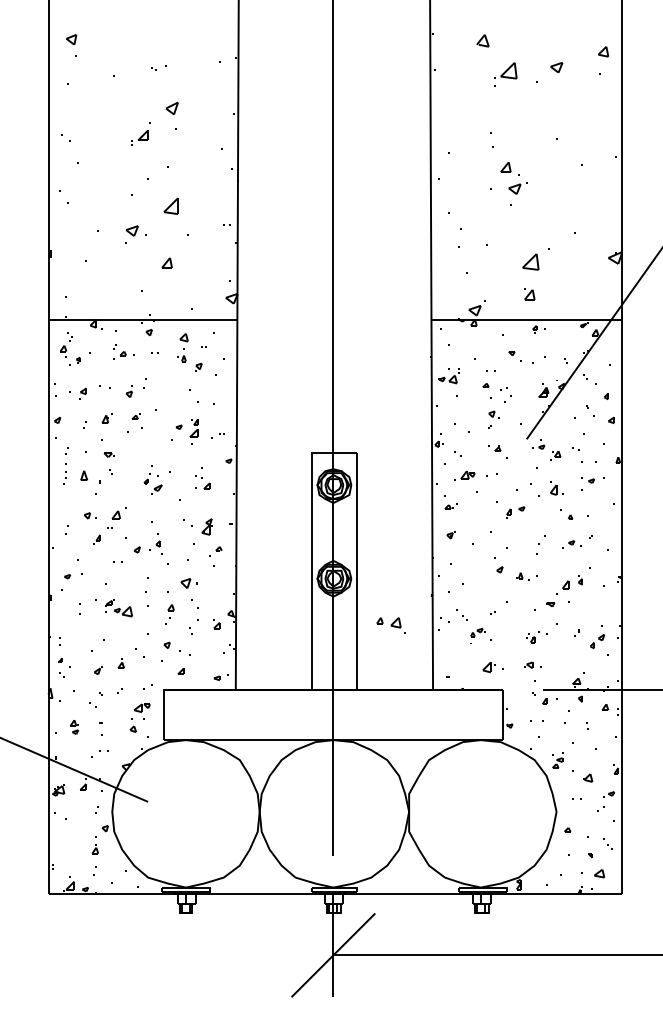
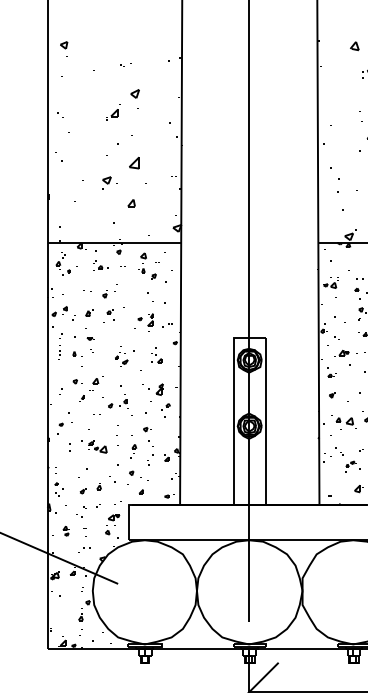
part: (82, 393) -> (64, 310), moved
part: (89, 476) -> (76, 353), size x0.62
part: (188, 583) -> (146, 429), size x0.62
part: (390, 625) -> (345, 423), moved

